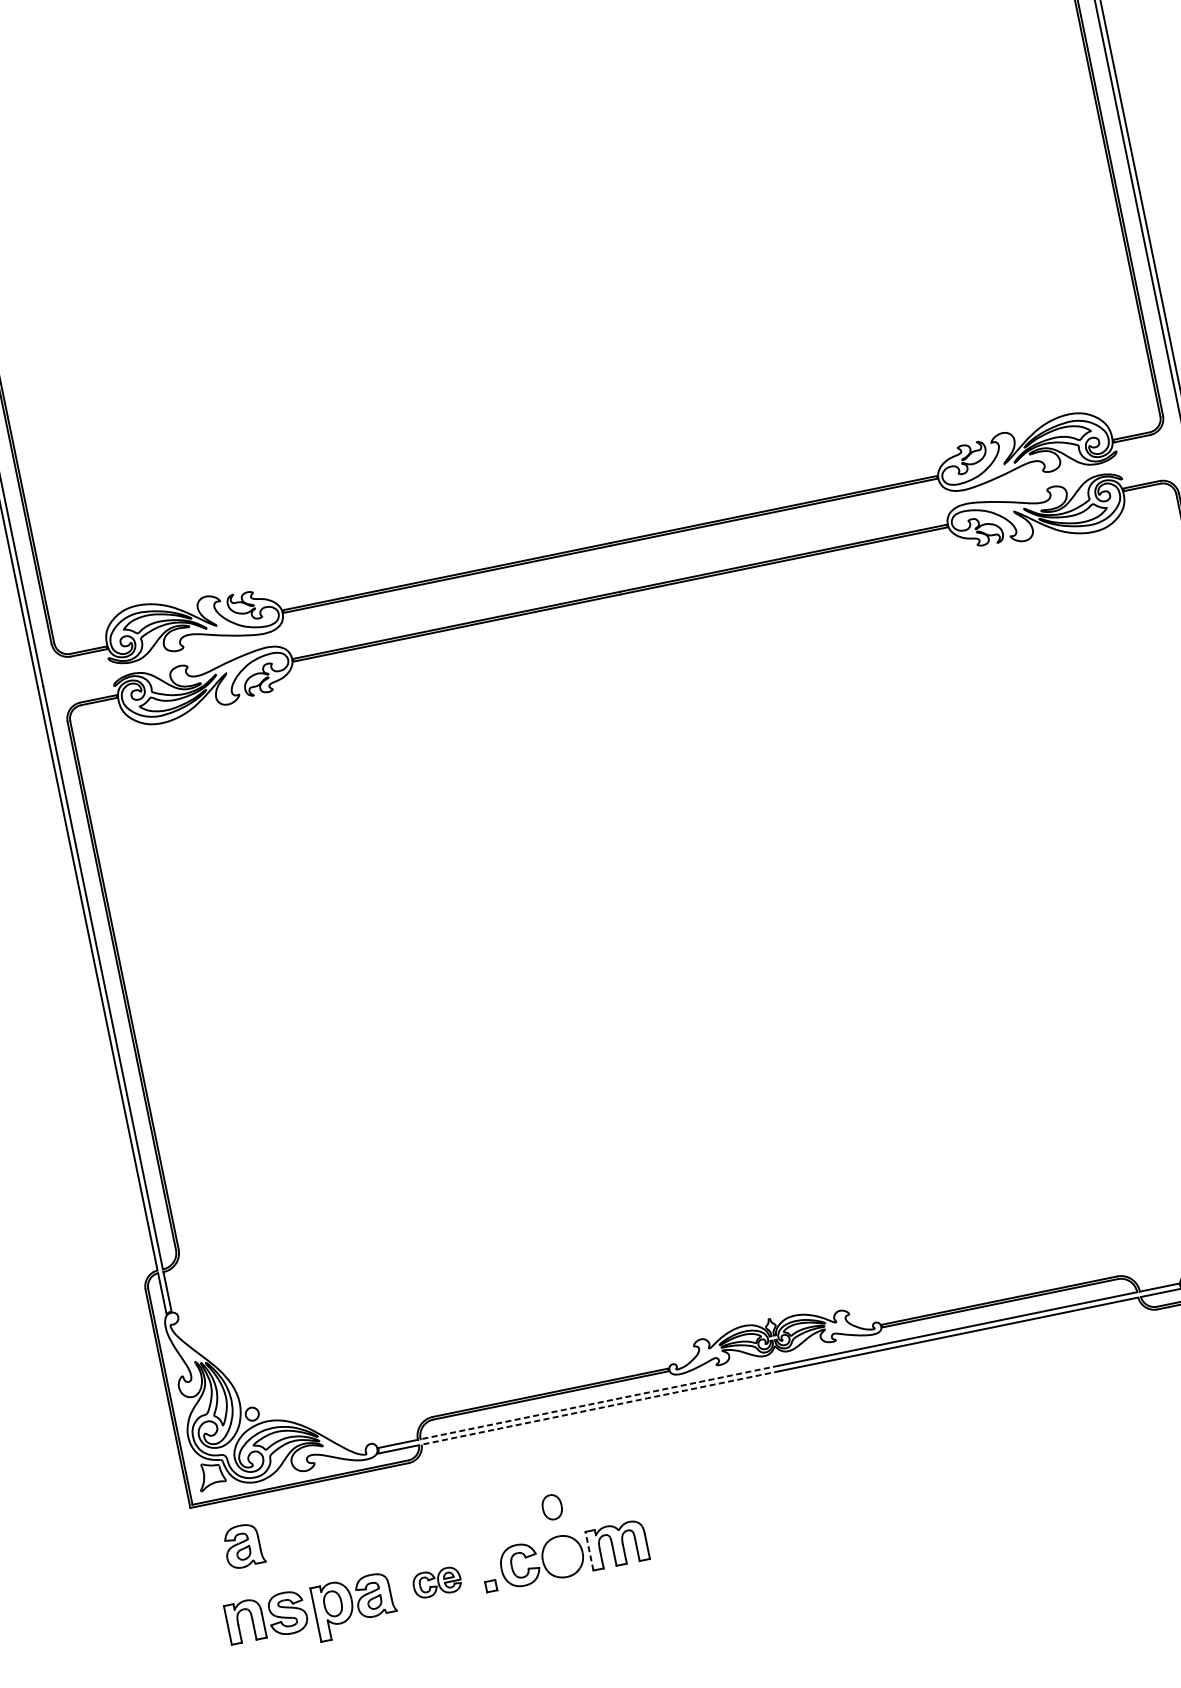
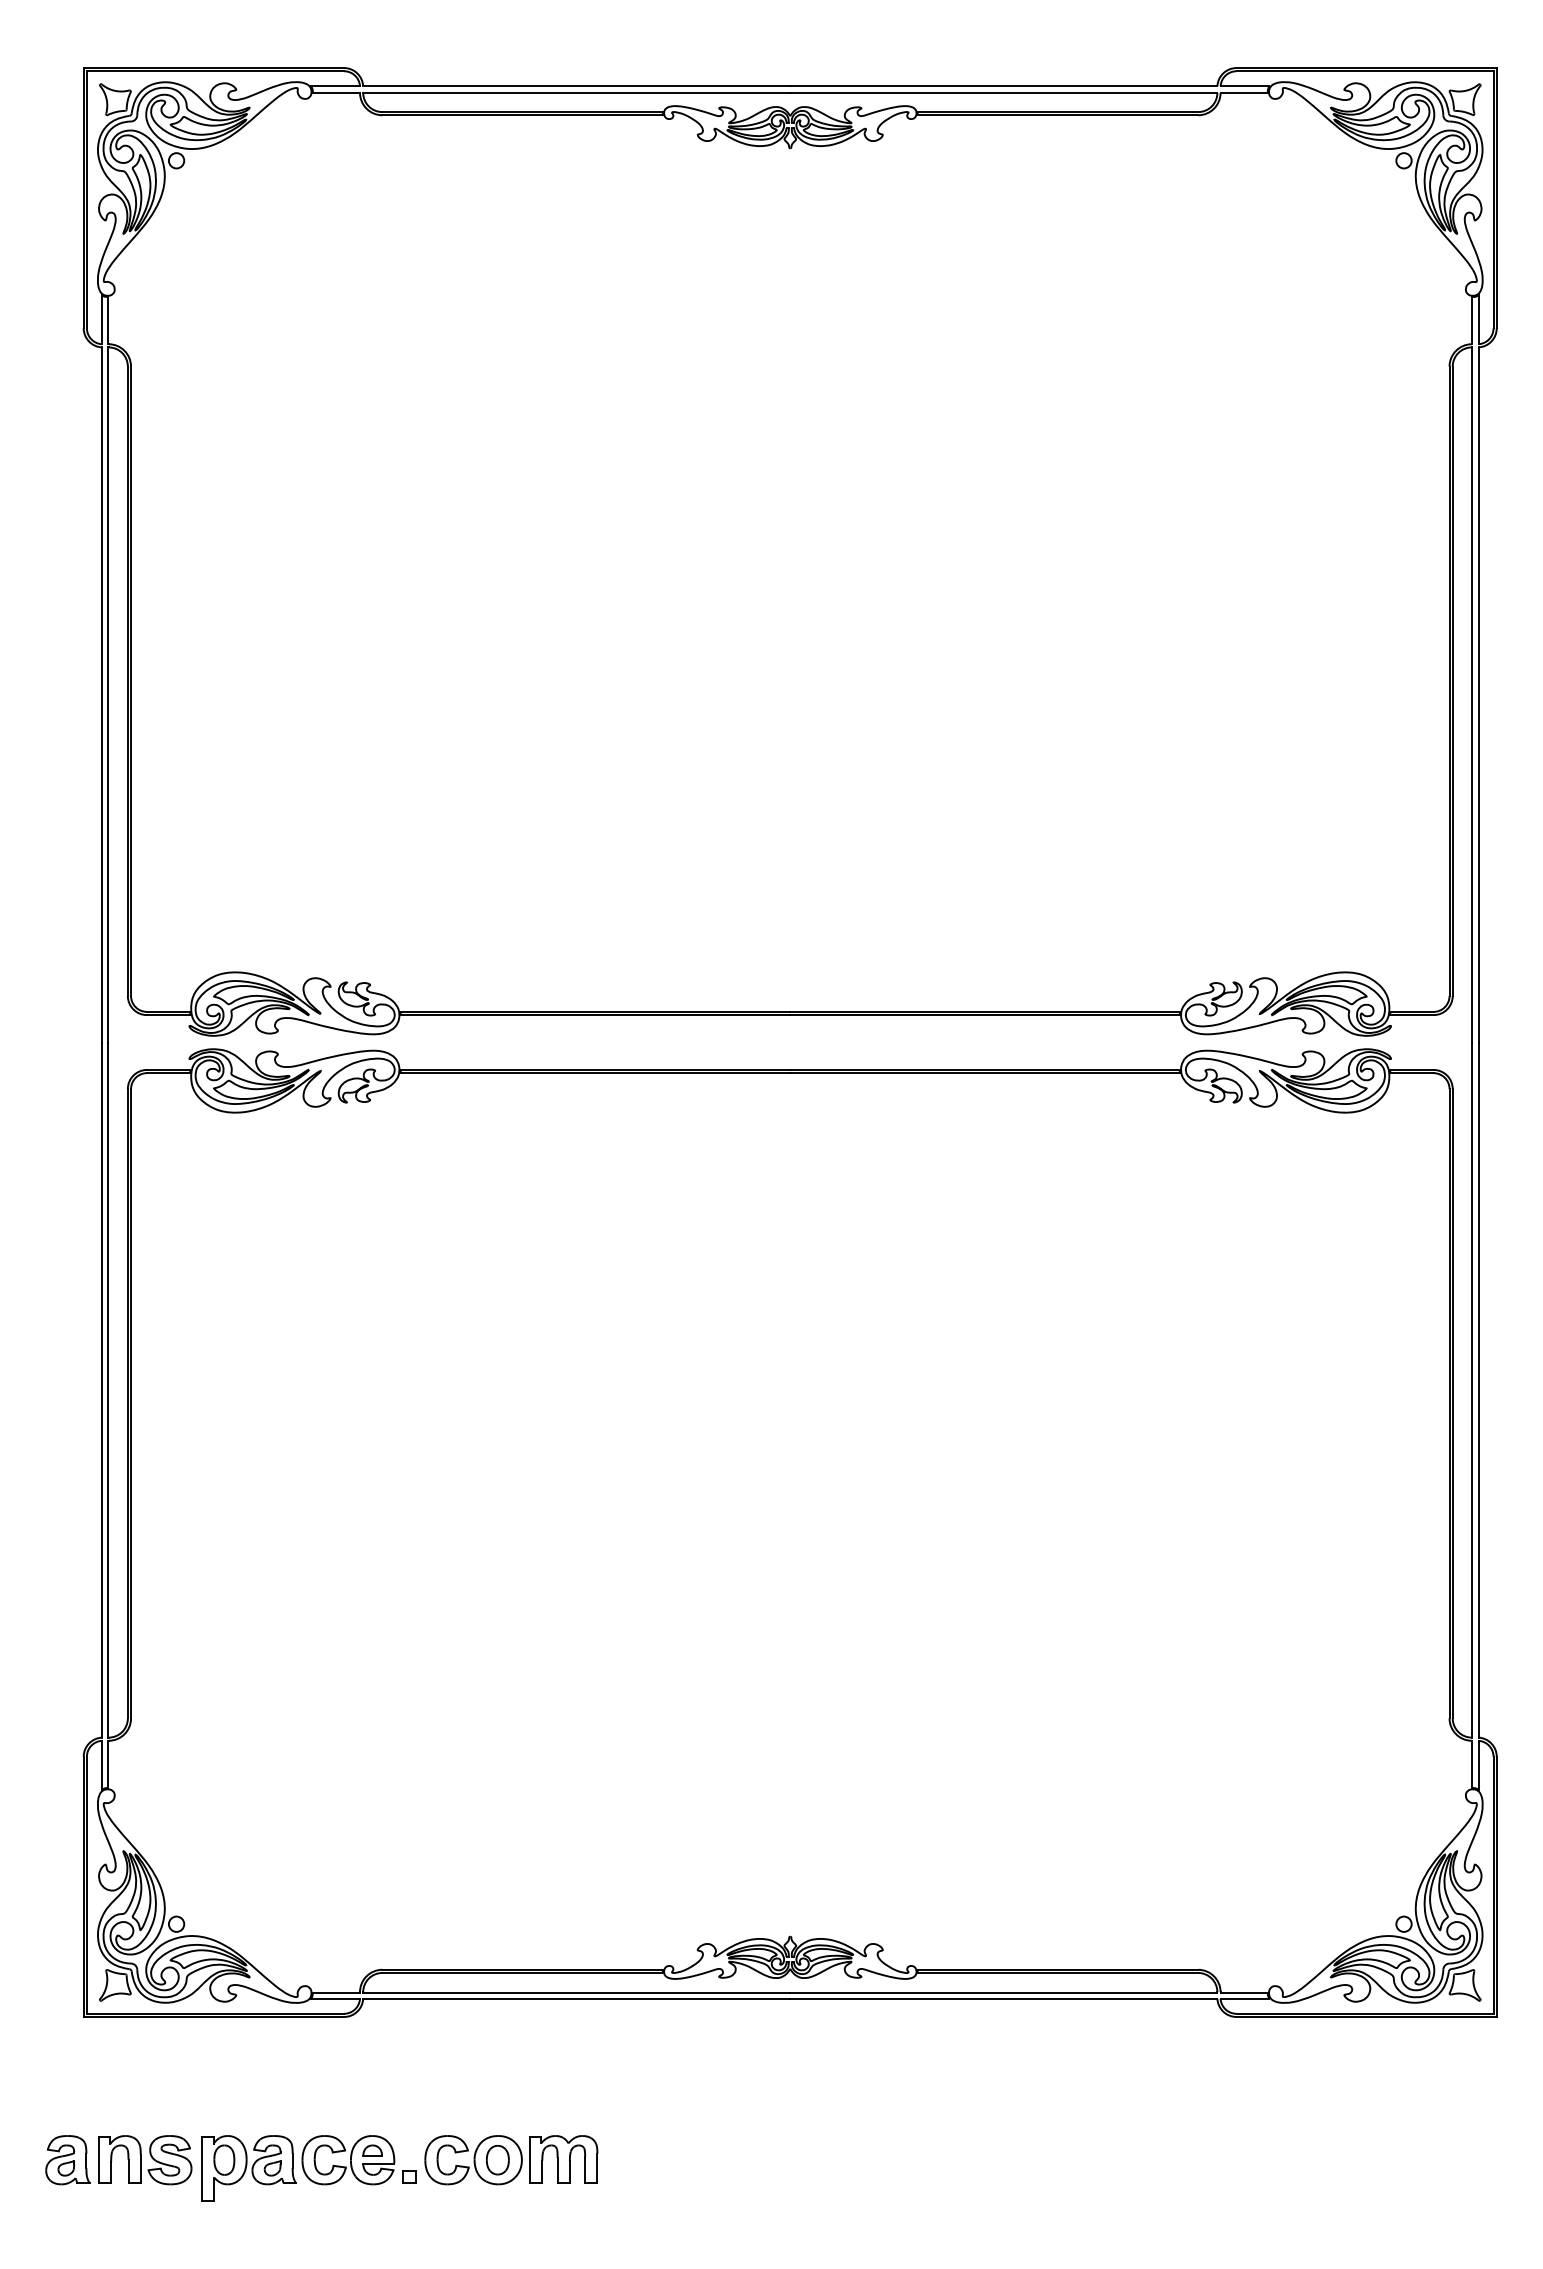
line: (599, 1402) -> (576, 1992), dashed -> solid
line: (600, 1407) -> (576, 1998), dashed -> solid
part: (552, 1507) -> (497, 2160), moved
part: (243, 1546) -> (67, 2160), moved
line: (589, 1550) -> (530, 2159), dashed -> solid
part: (437, 1582) -> (348, 2160), size x1.67

